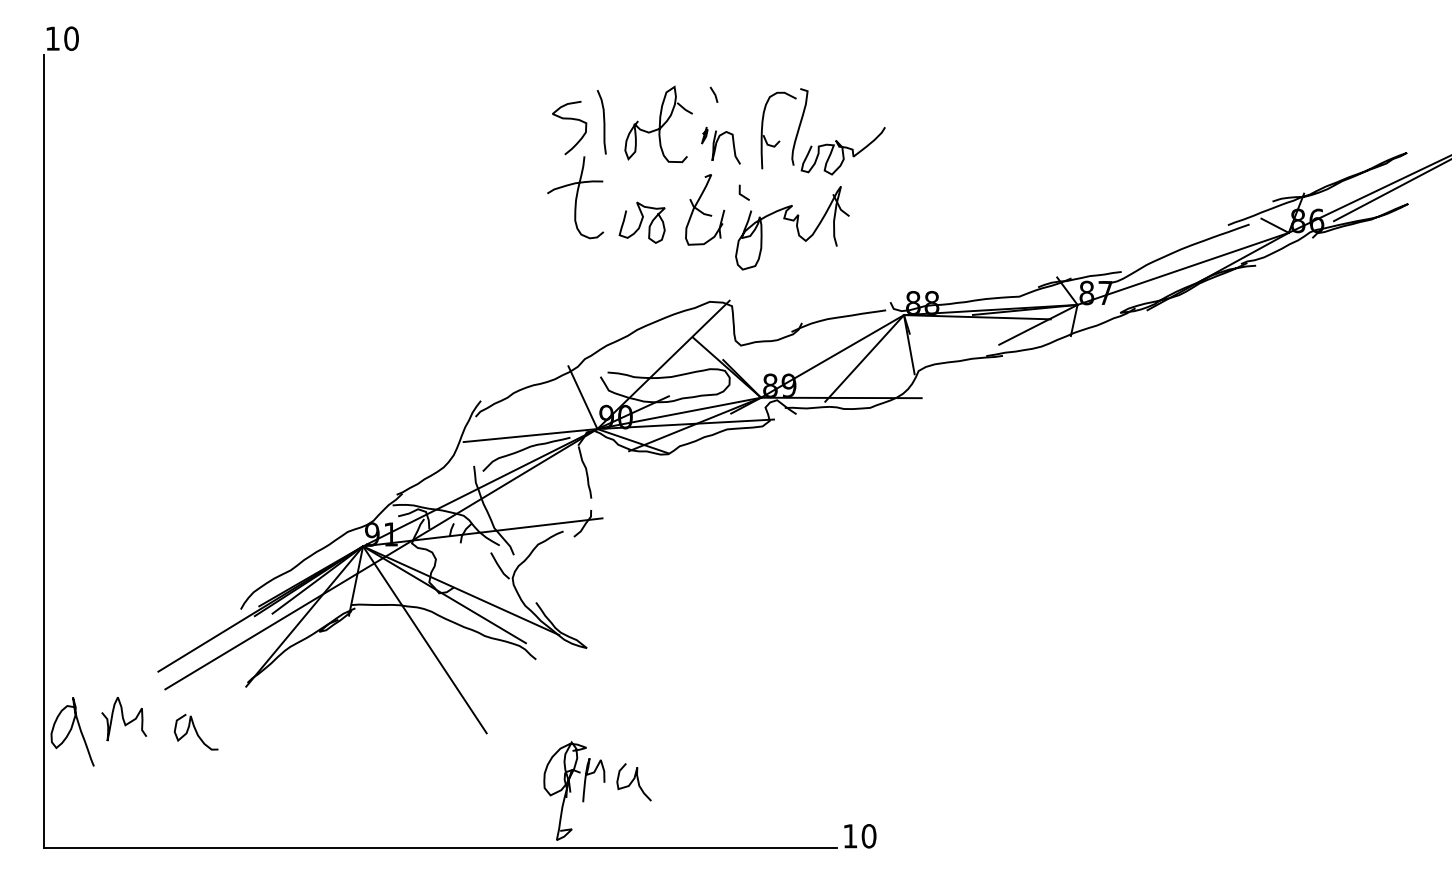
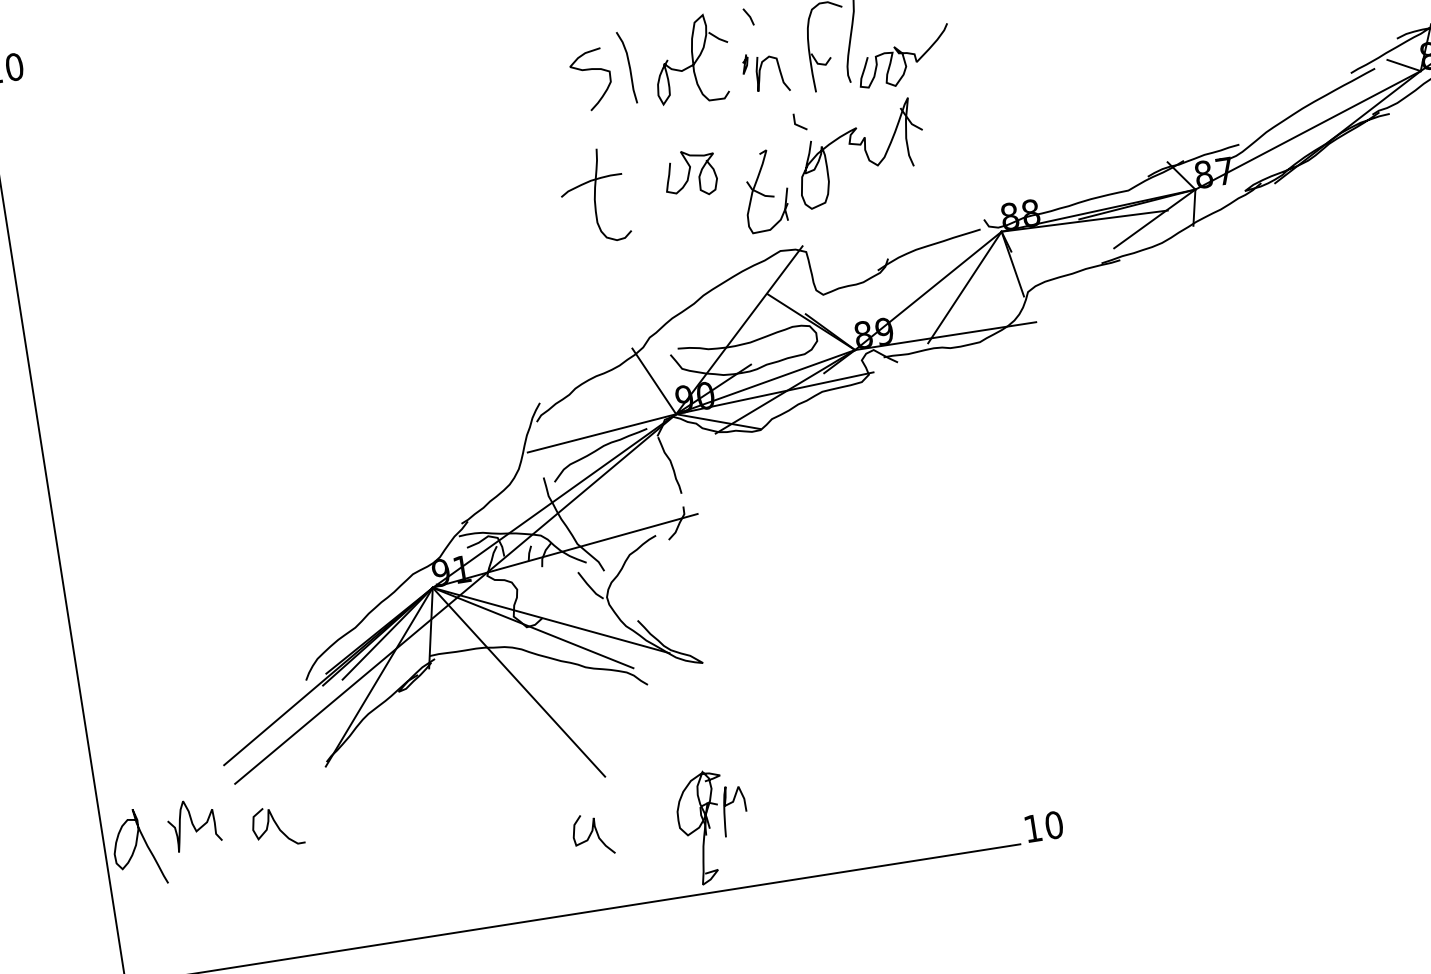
part: (575, 197) -> (593, 196), moved
part: (705, 209) -> (765, 190), moved
curve: (633, 781) -> (591, 834), moved

